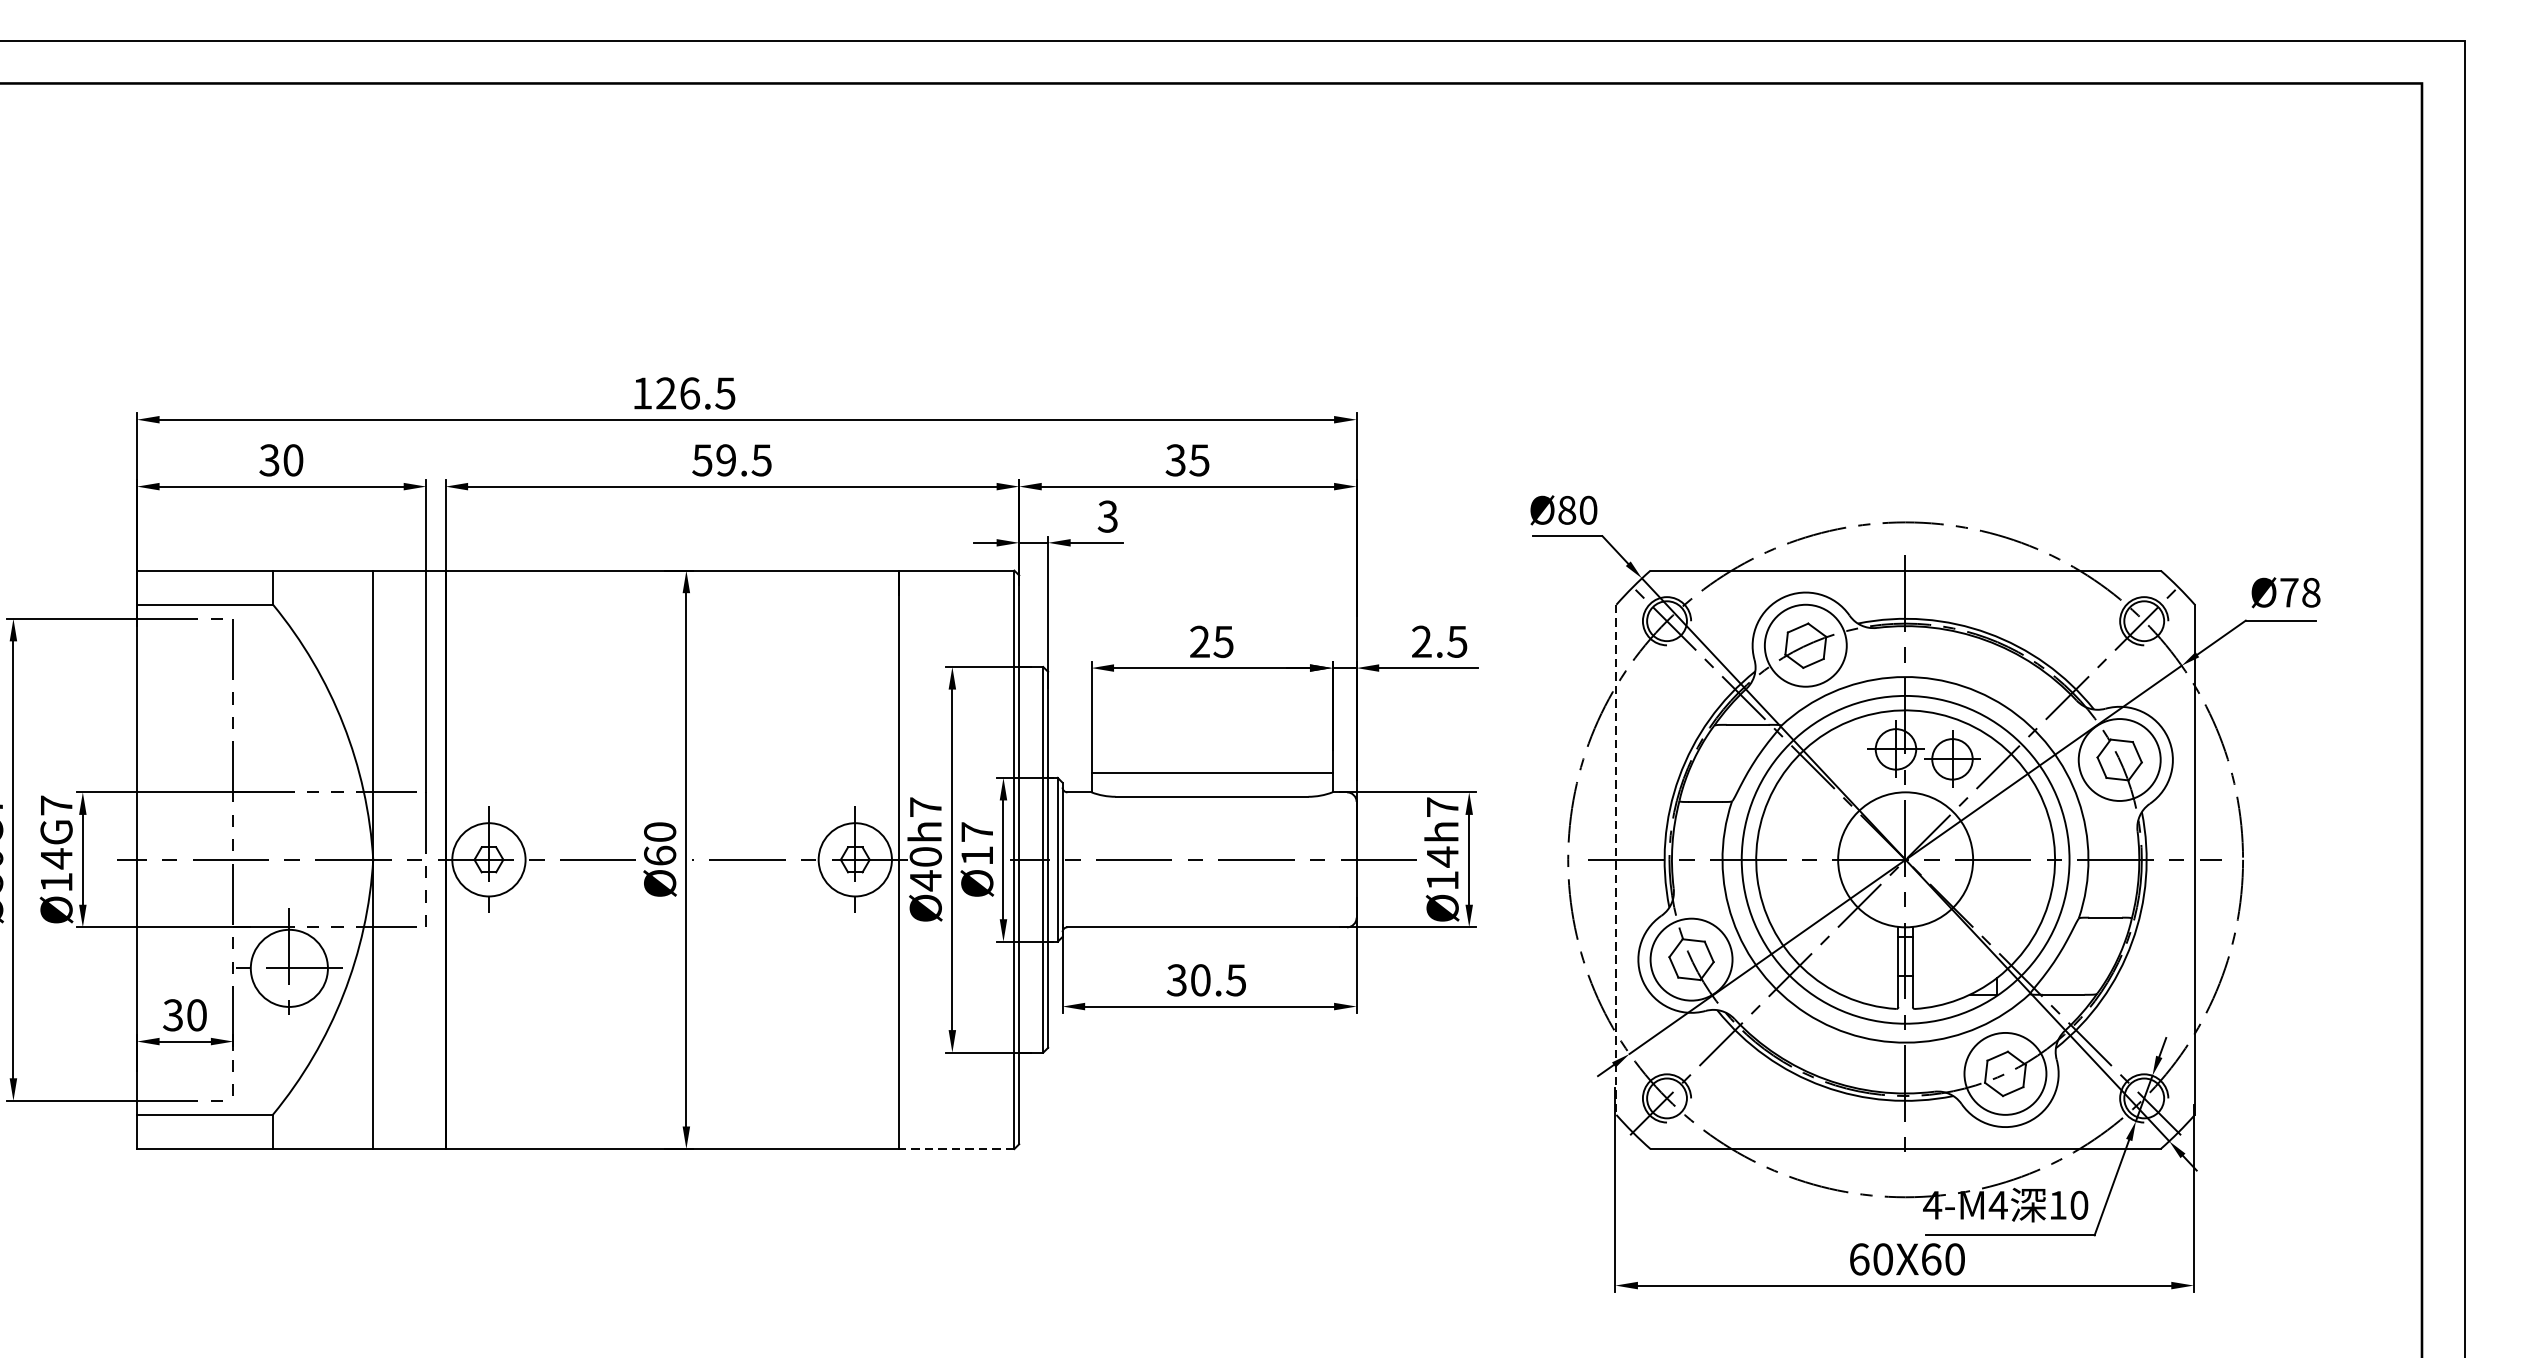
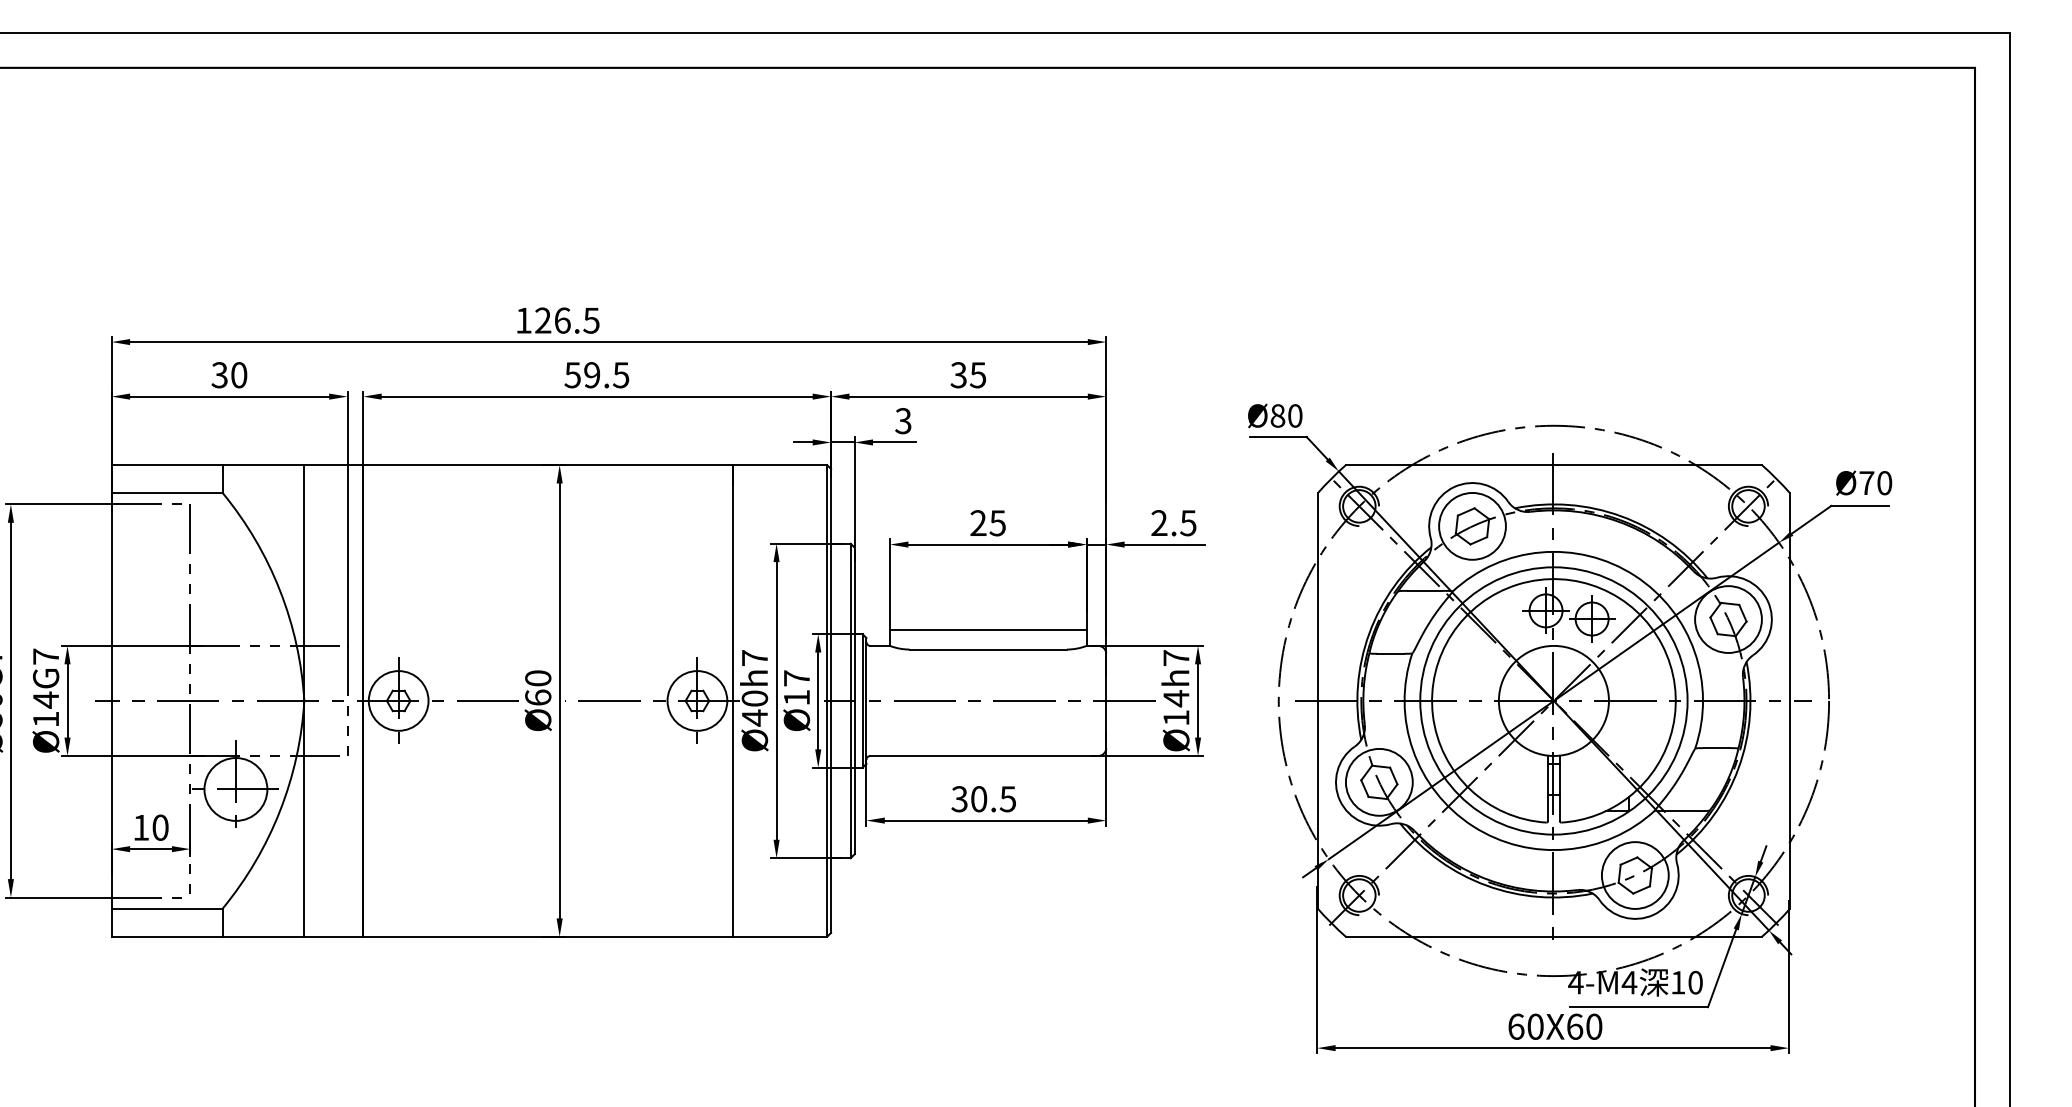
text: (2311, 593) -> (1884, 483), Ø78 -> Ø70
line: (1616, 860) -> (1318, 701), dashed -> solid
text: (172, 1015) -> (140, 827), 30 -> 10
line: (955, 1148) -> (779, 936), dashed -> solid

